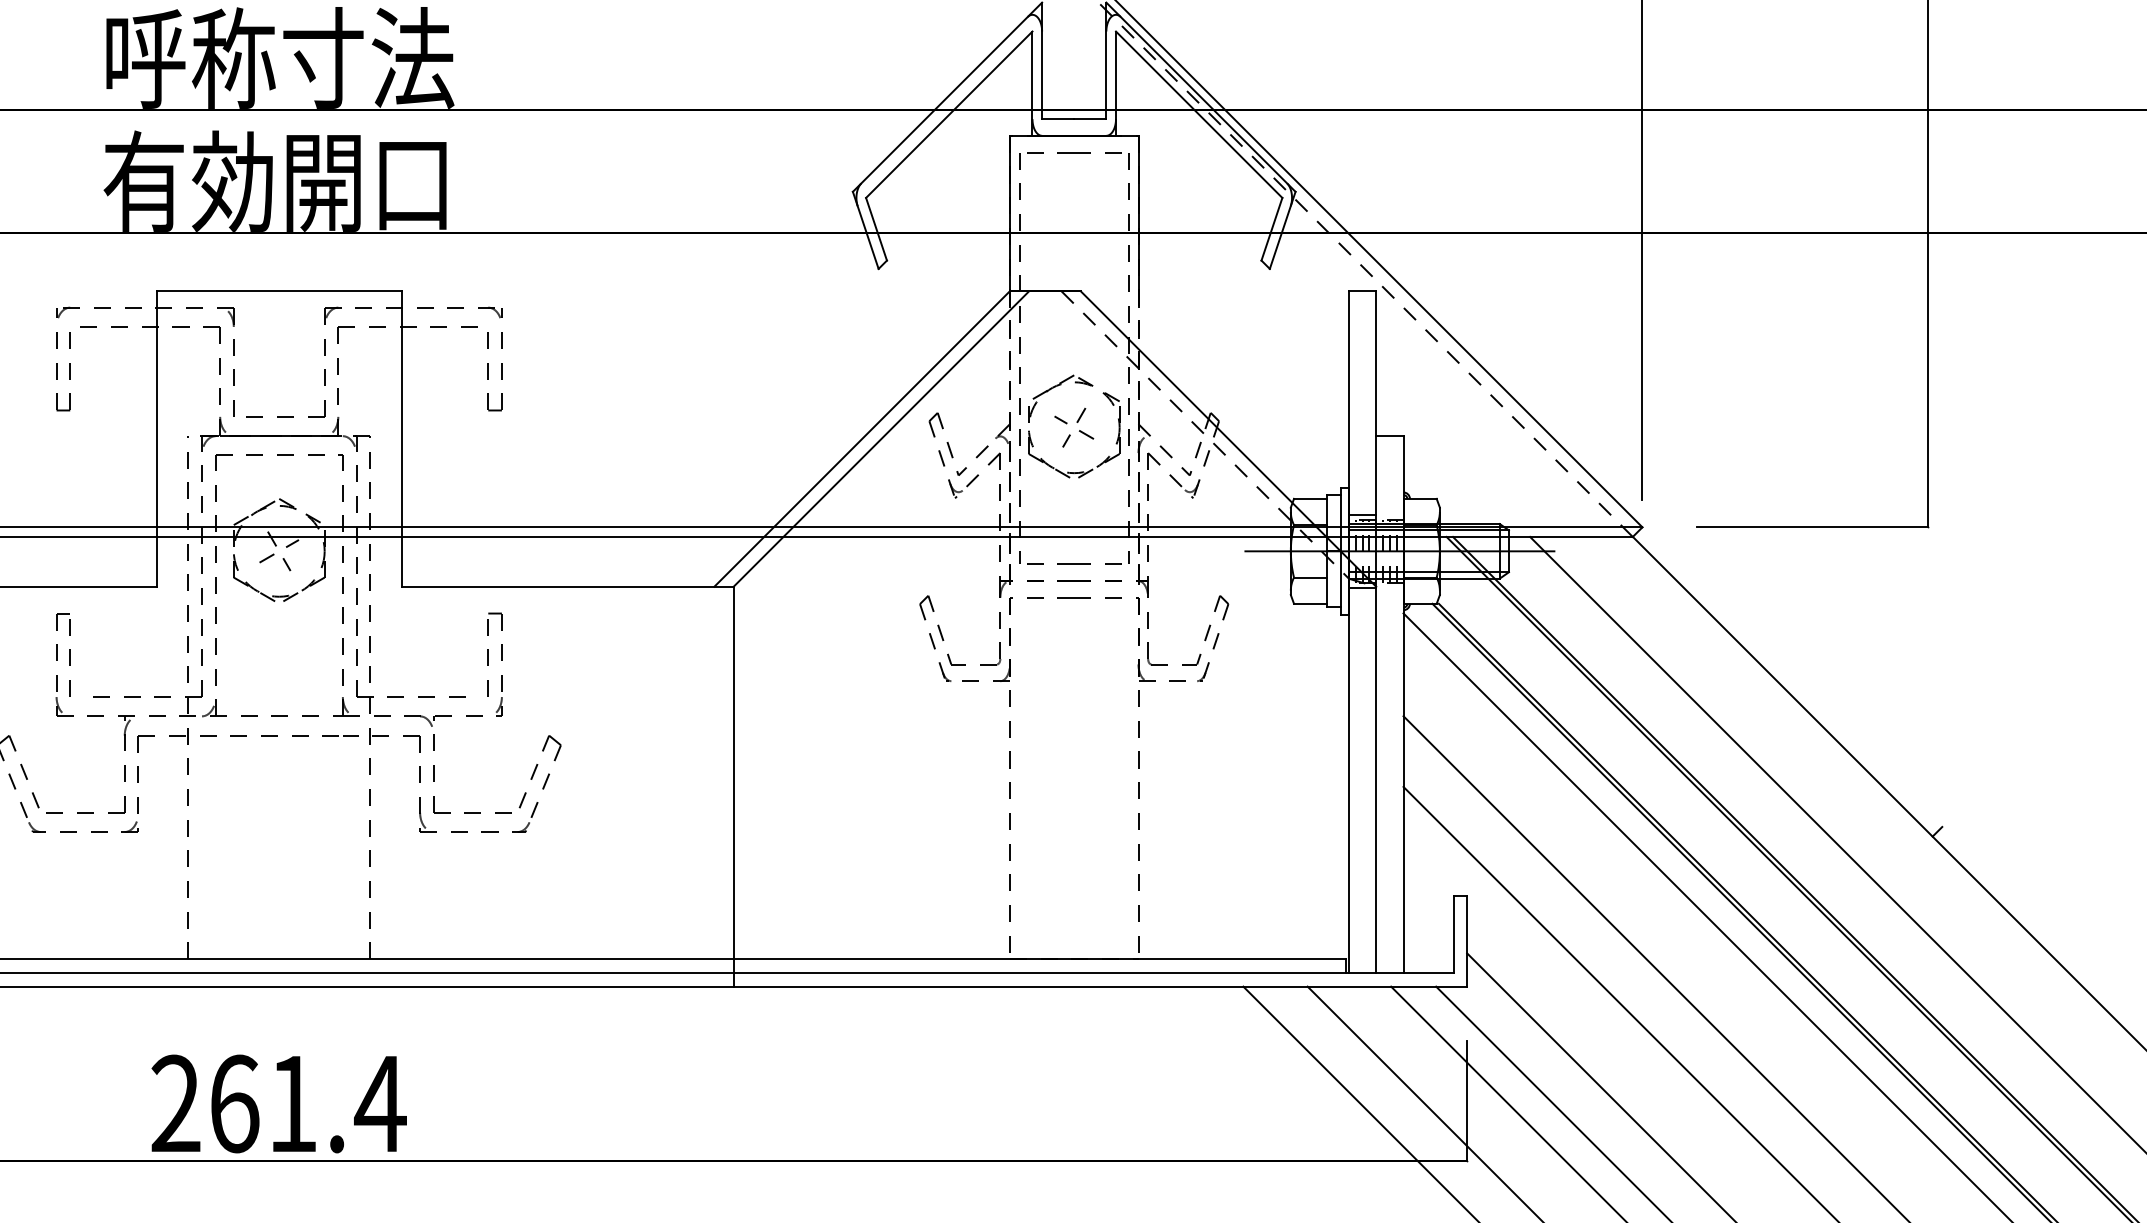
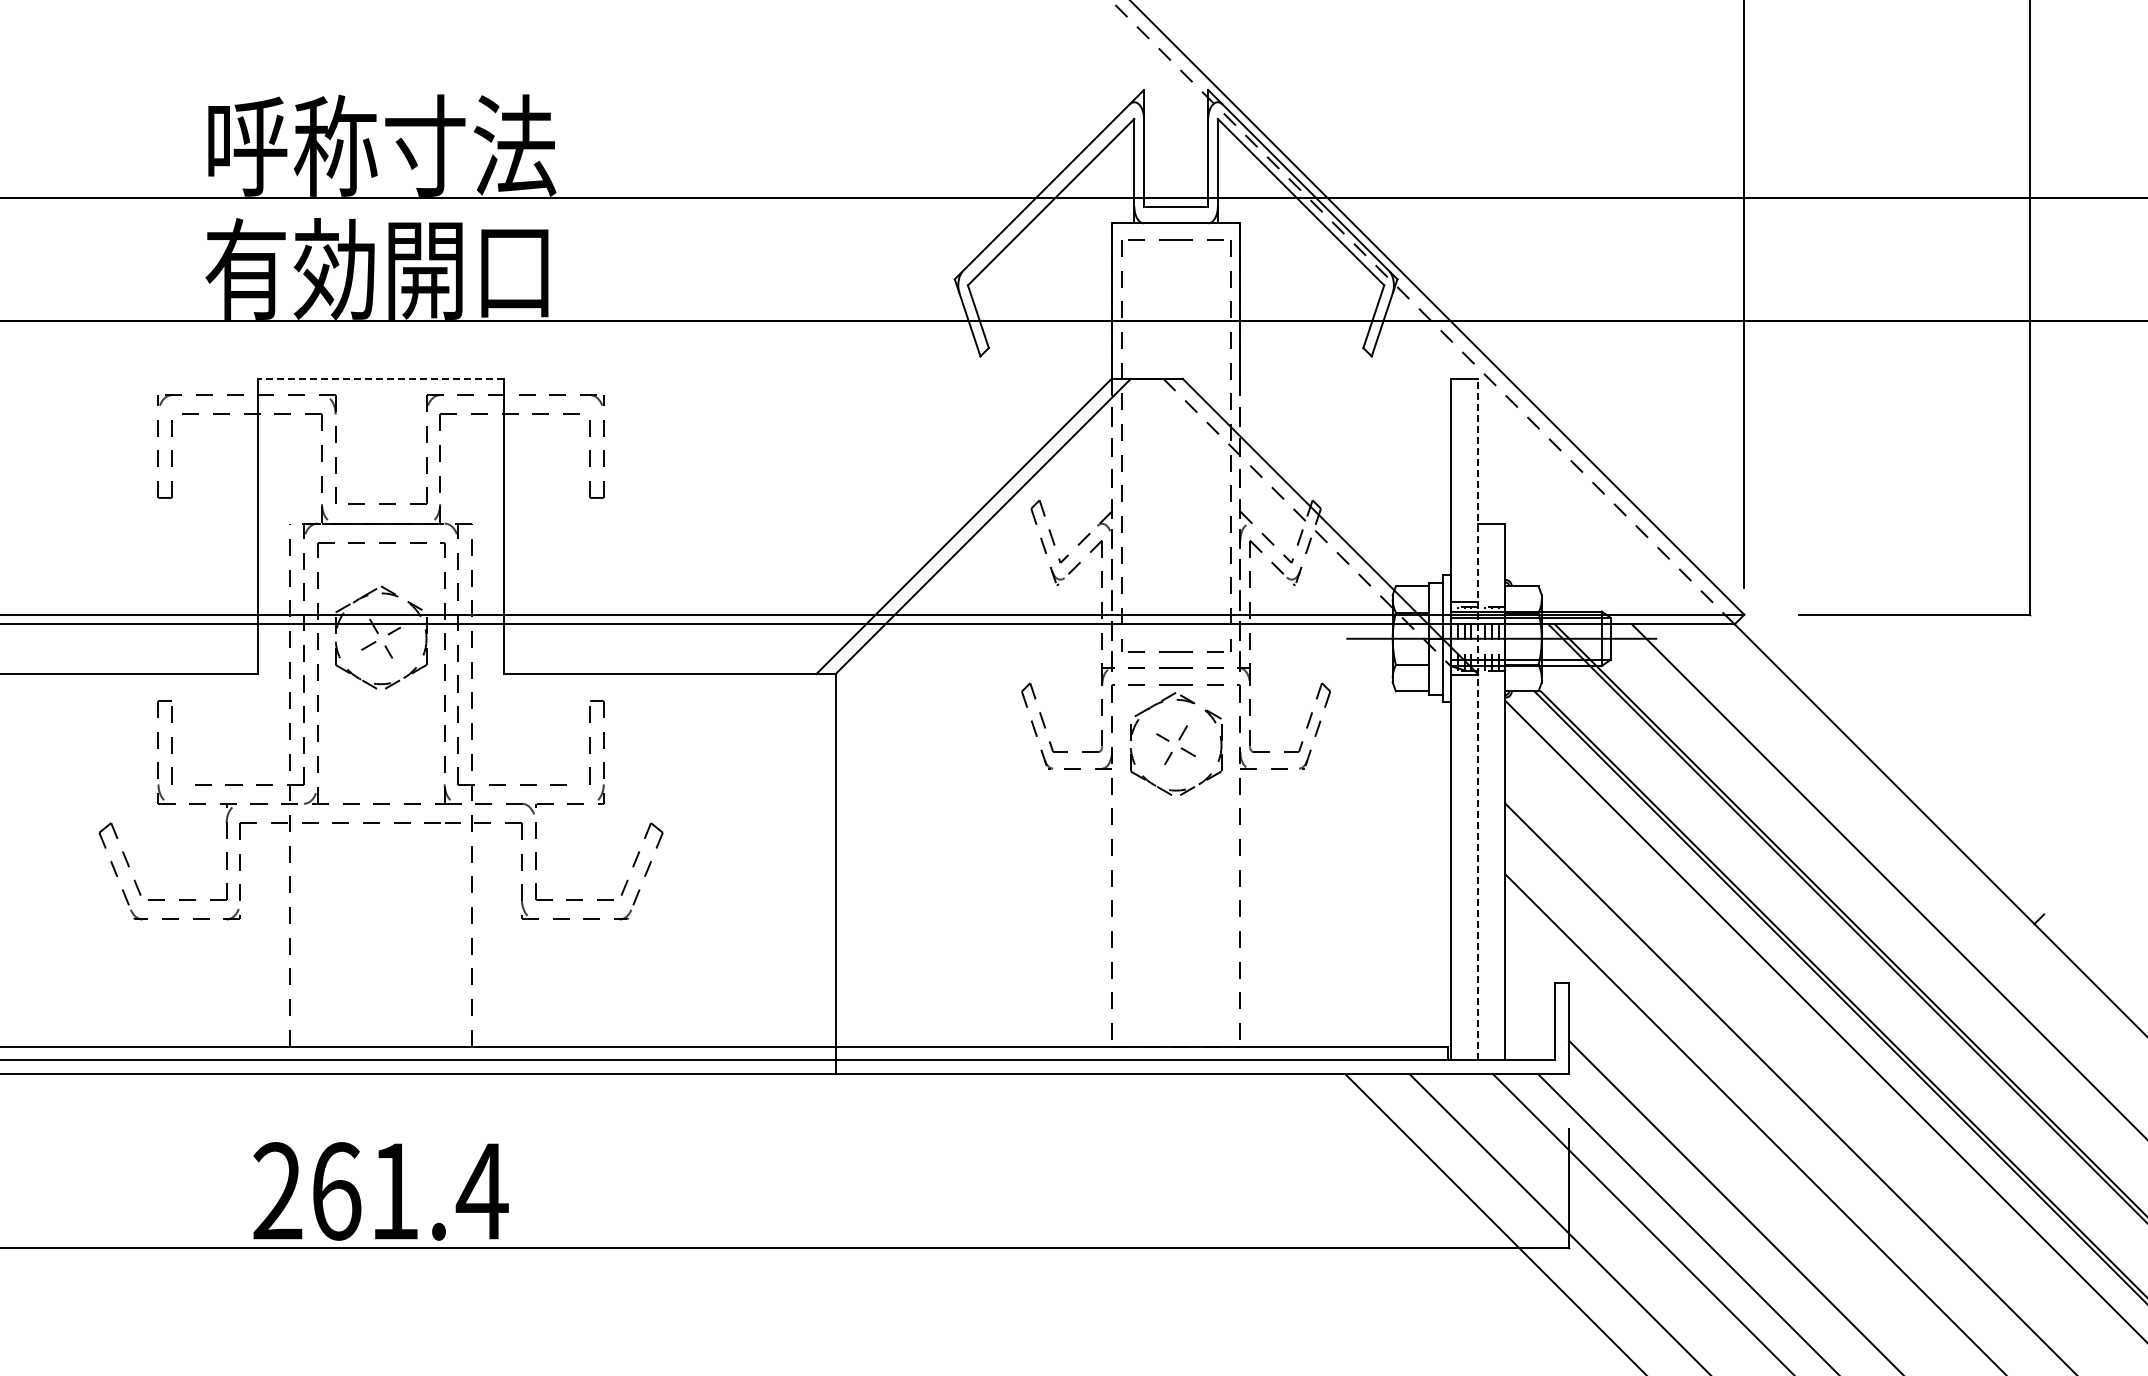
line: (279, 291) -> (381, 378), solid -> dashed
part: (1074, 426) -> (1176, 743), moved
line: (1376, 632) -> (1478, 719), solid -> dashed

